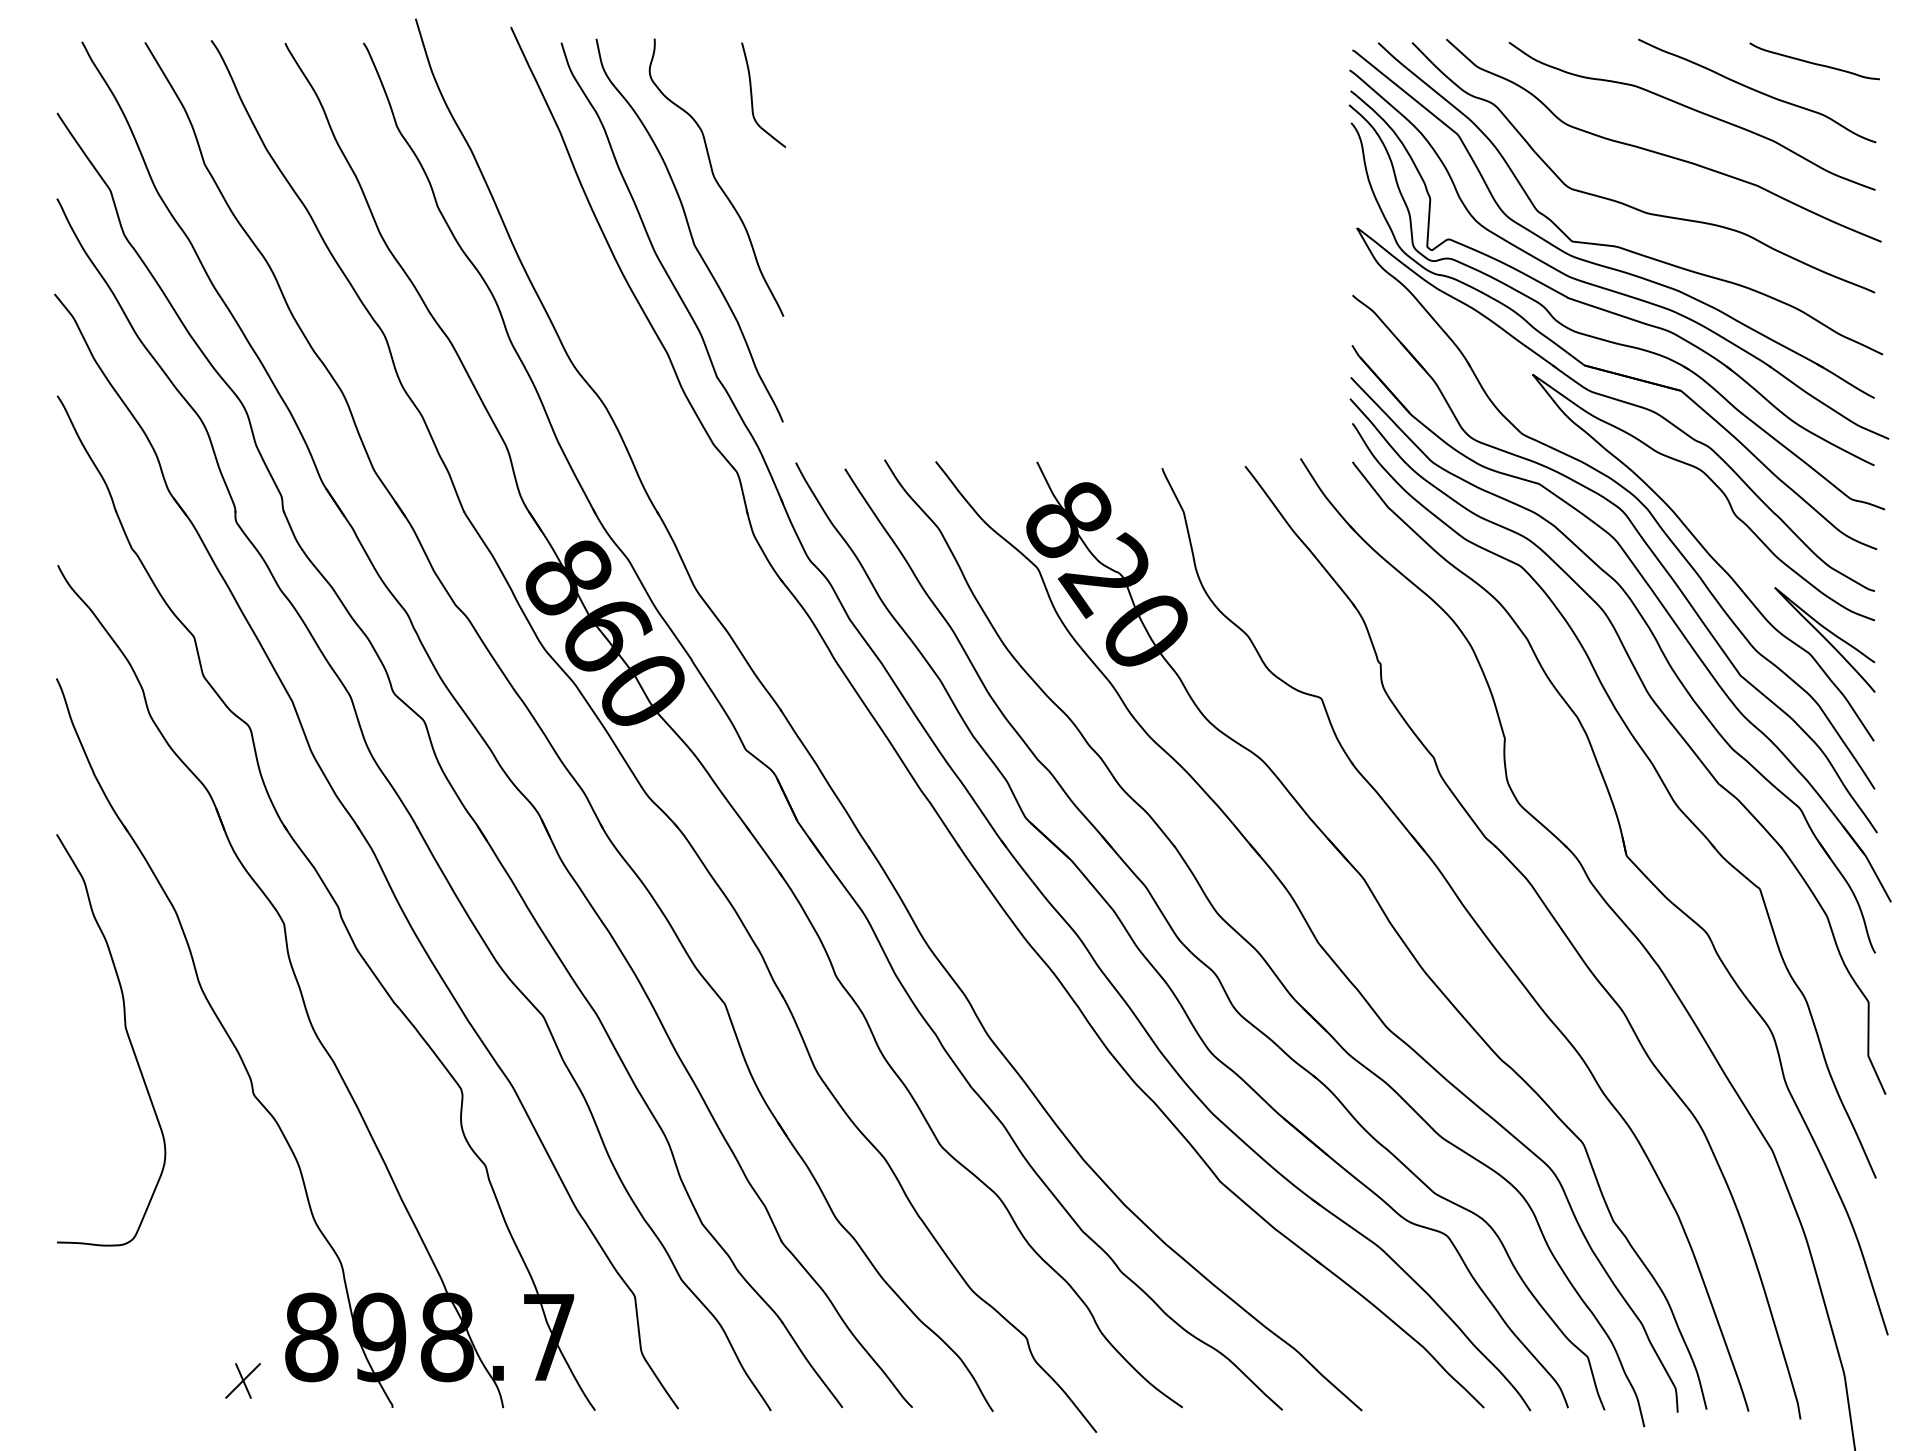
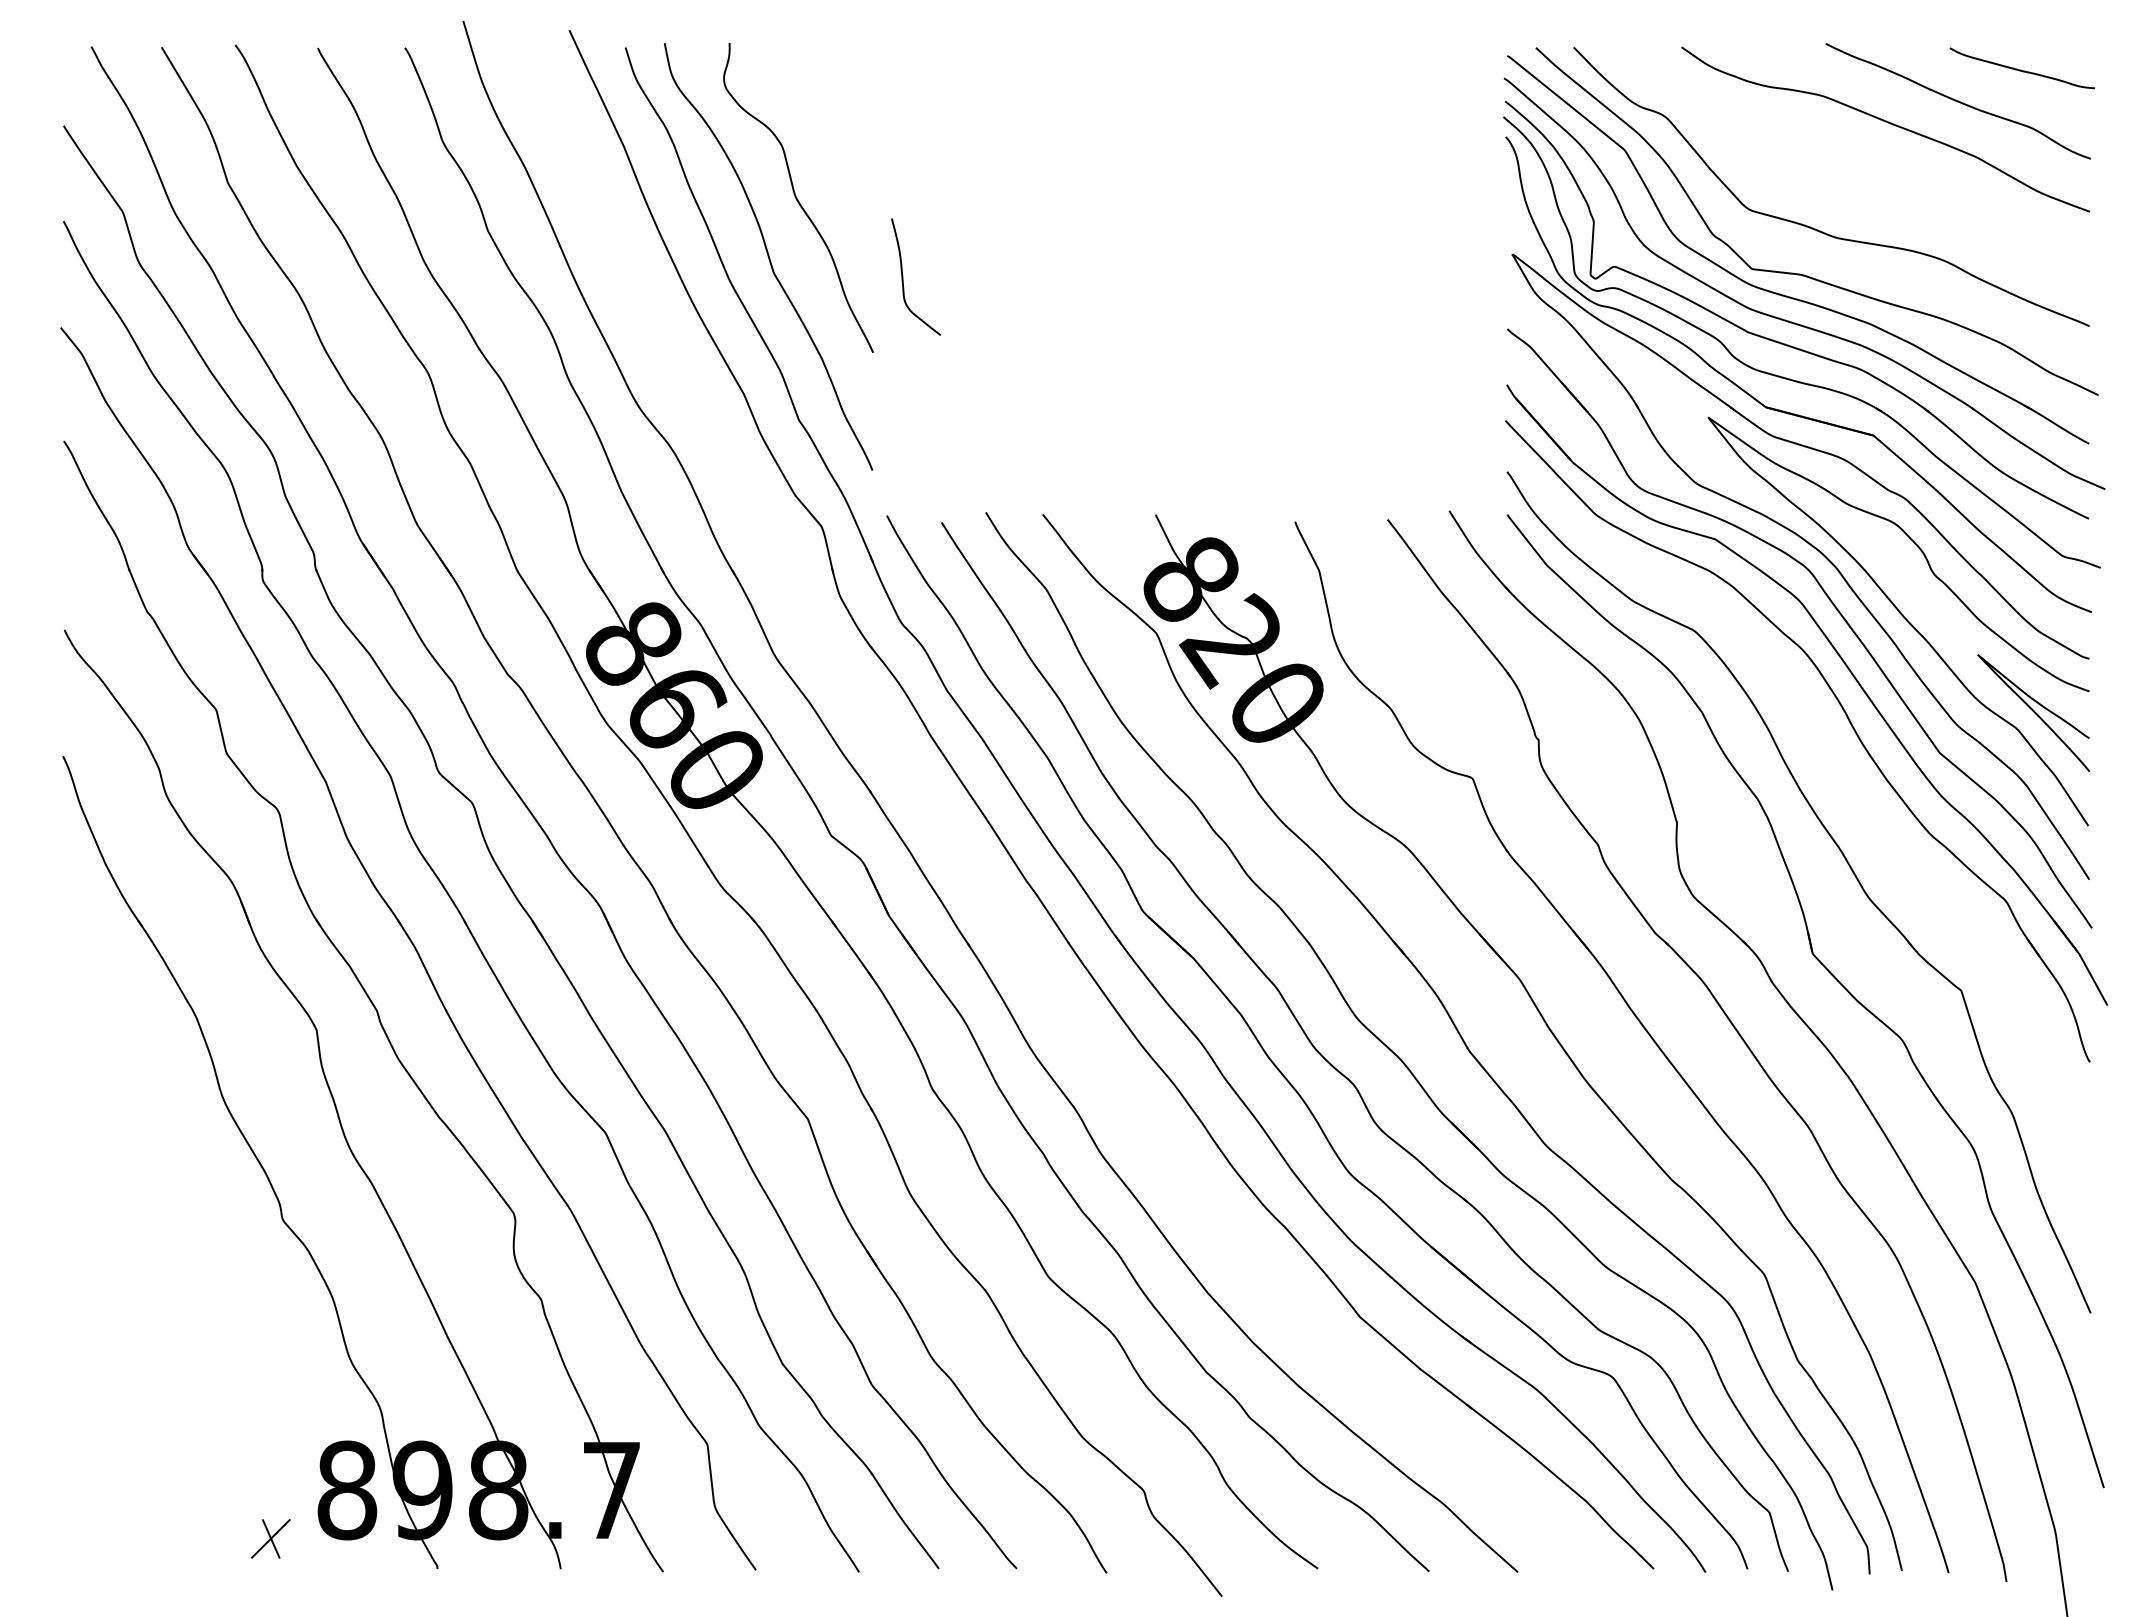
curve: (752, 94) -> (903, 276), moved
curve: (1658, 152) -> (1848, 169), removed
part: (1661, 712) -> (1851, 794), removed
curve: (127, 1035) -> (141, 1153), removed

